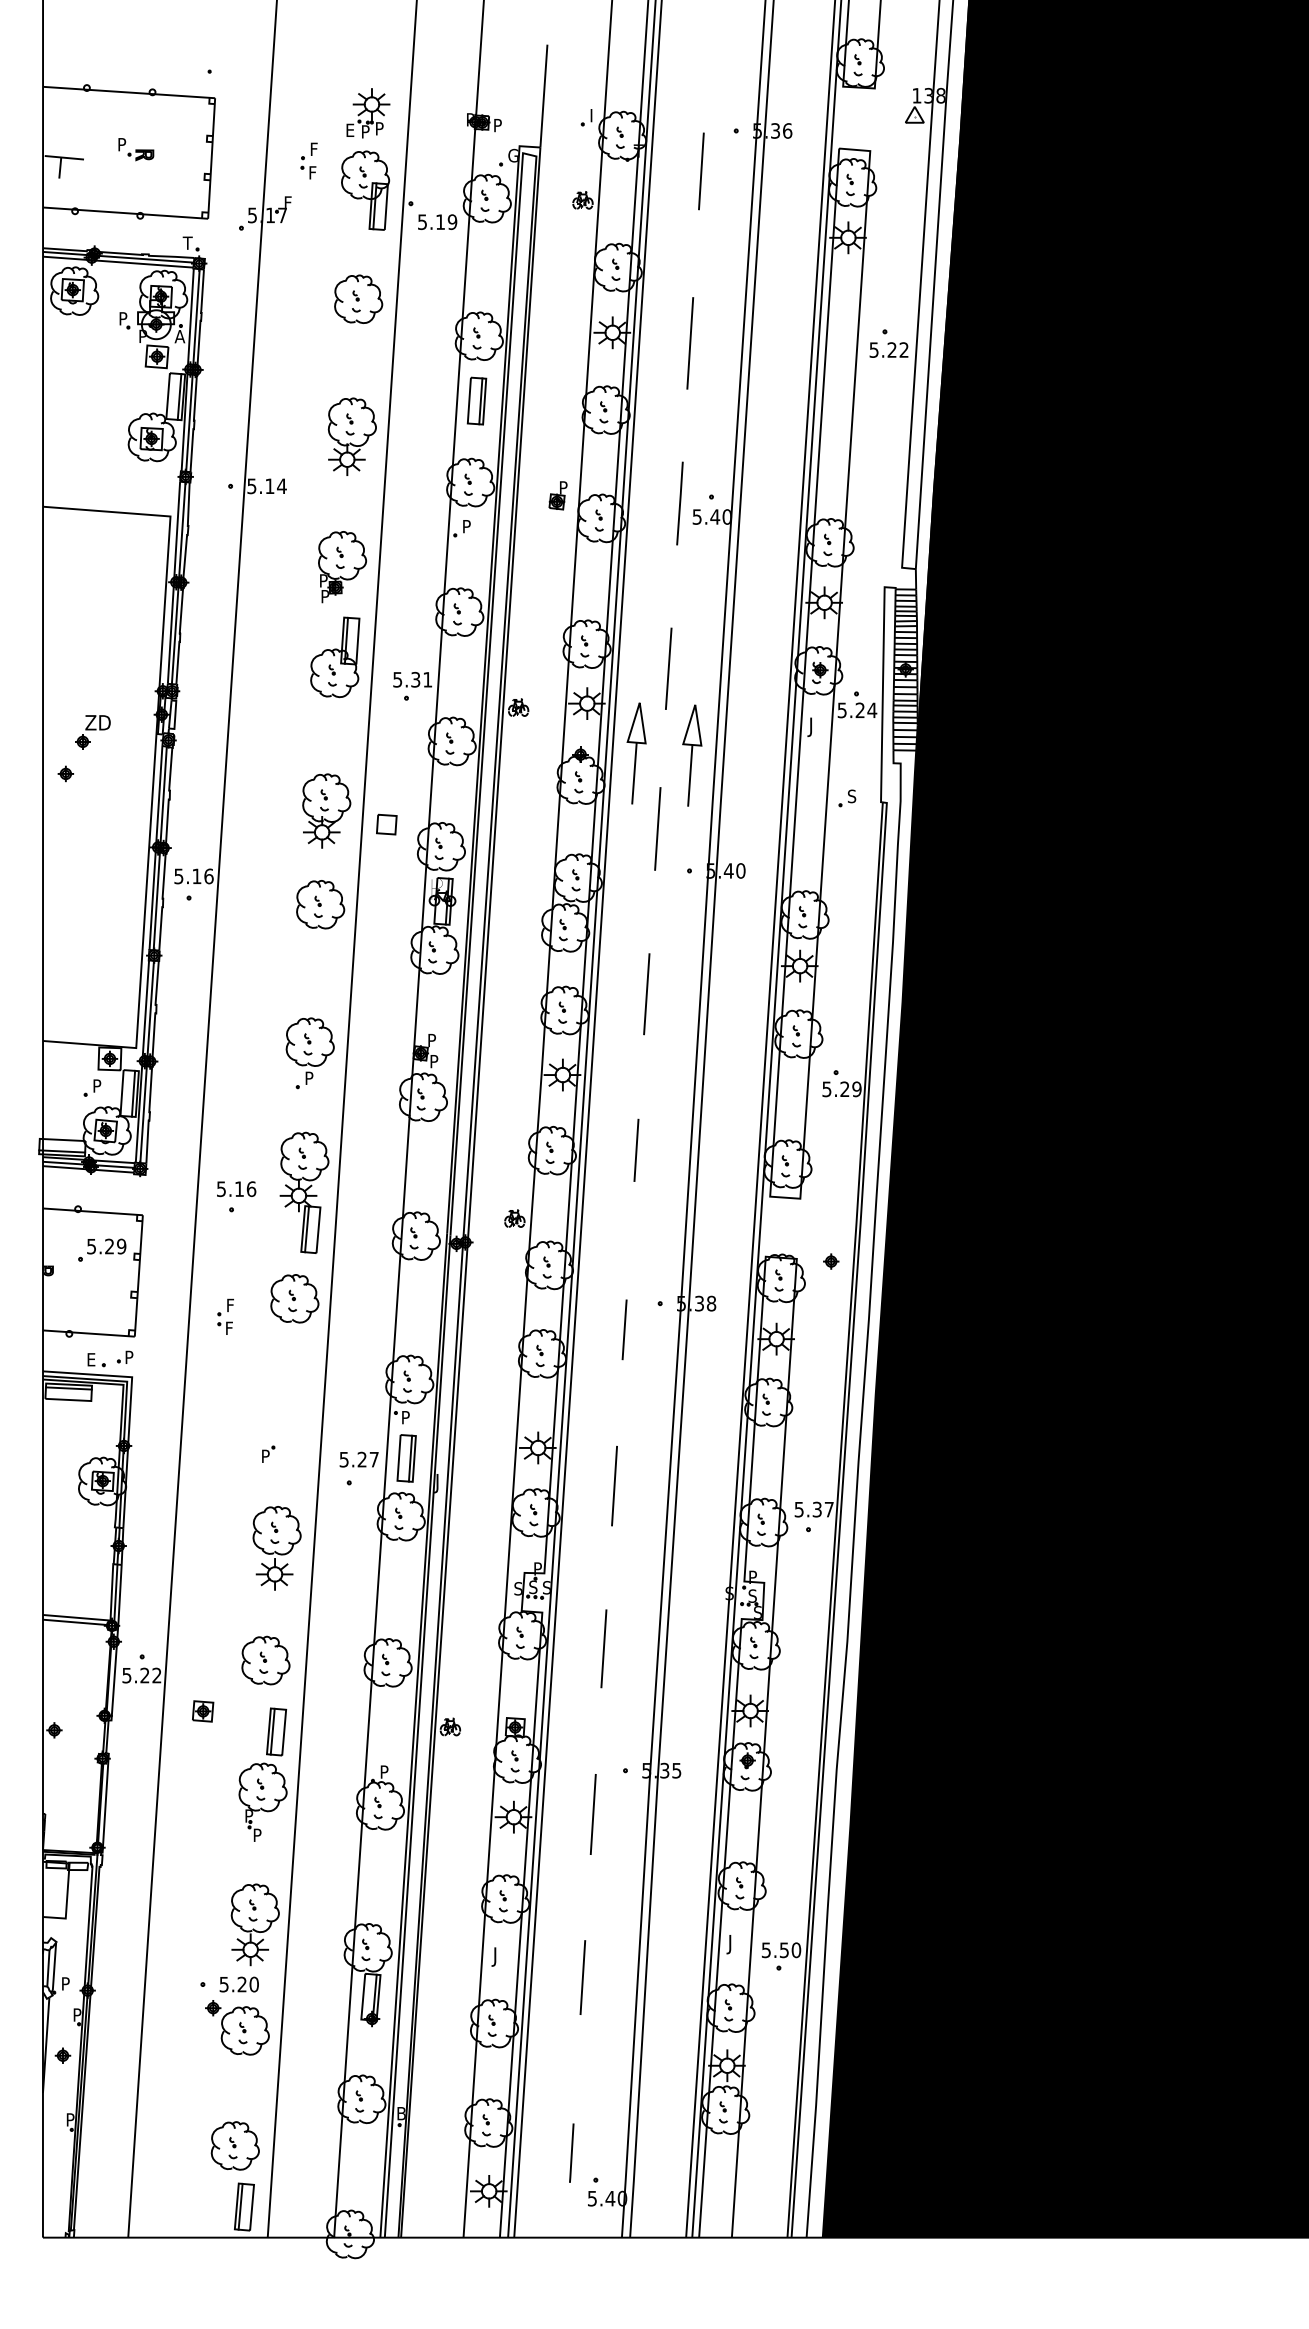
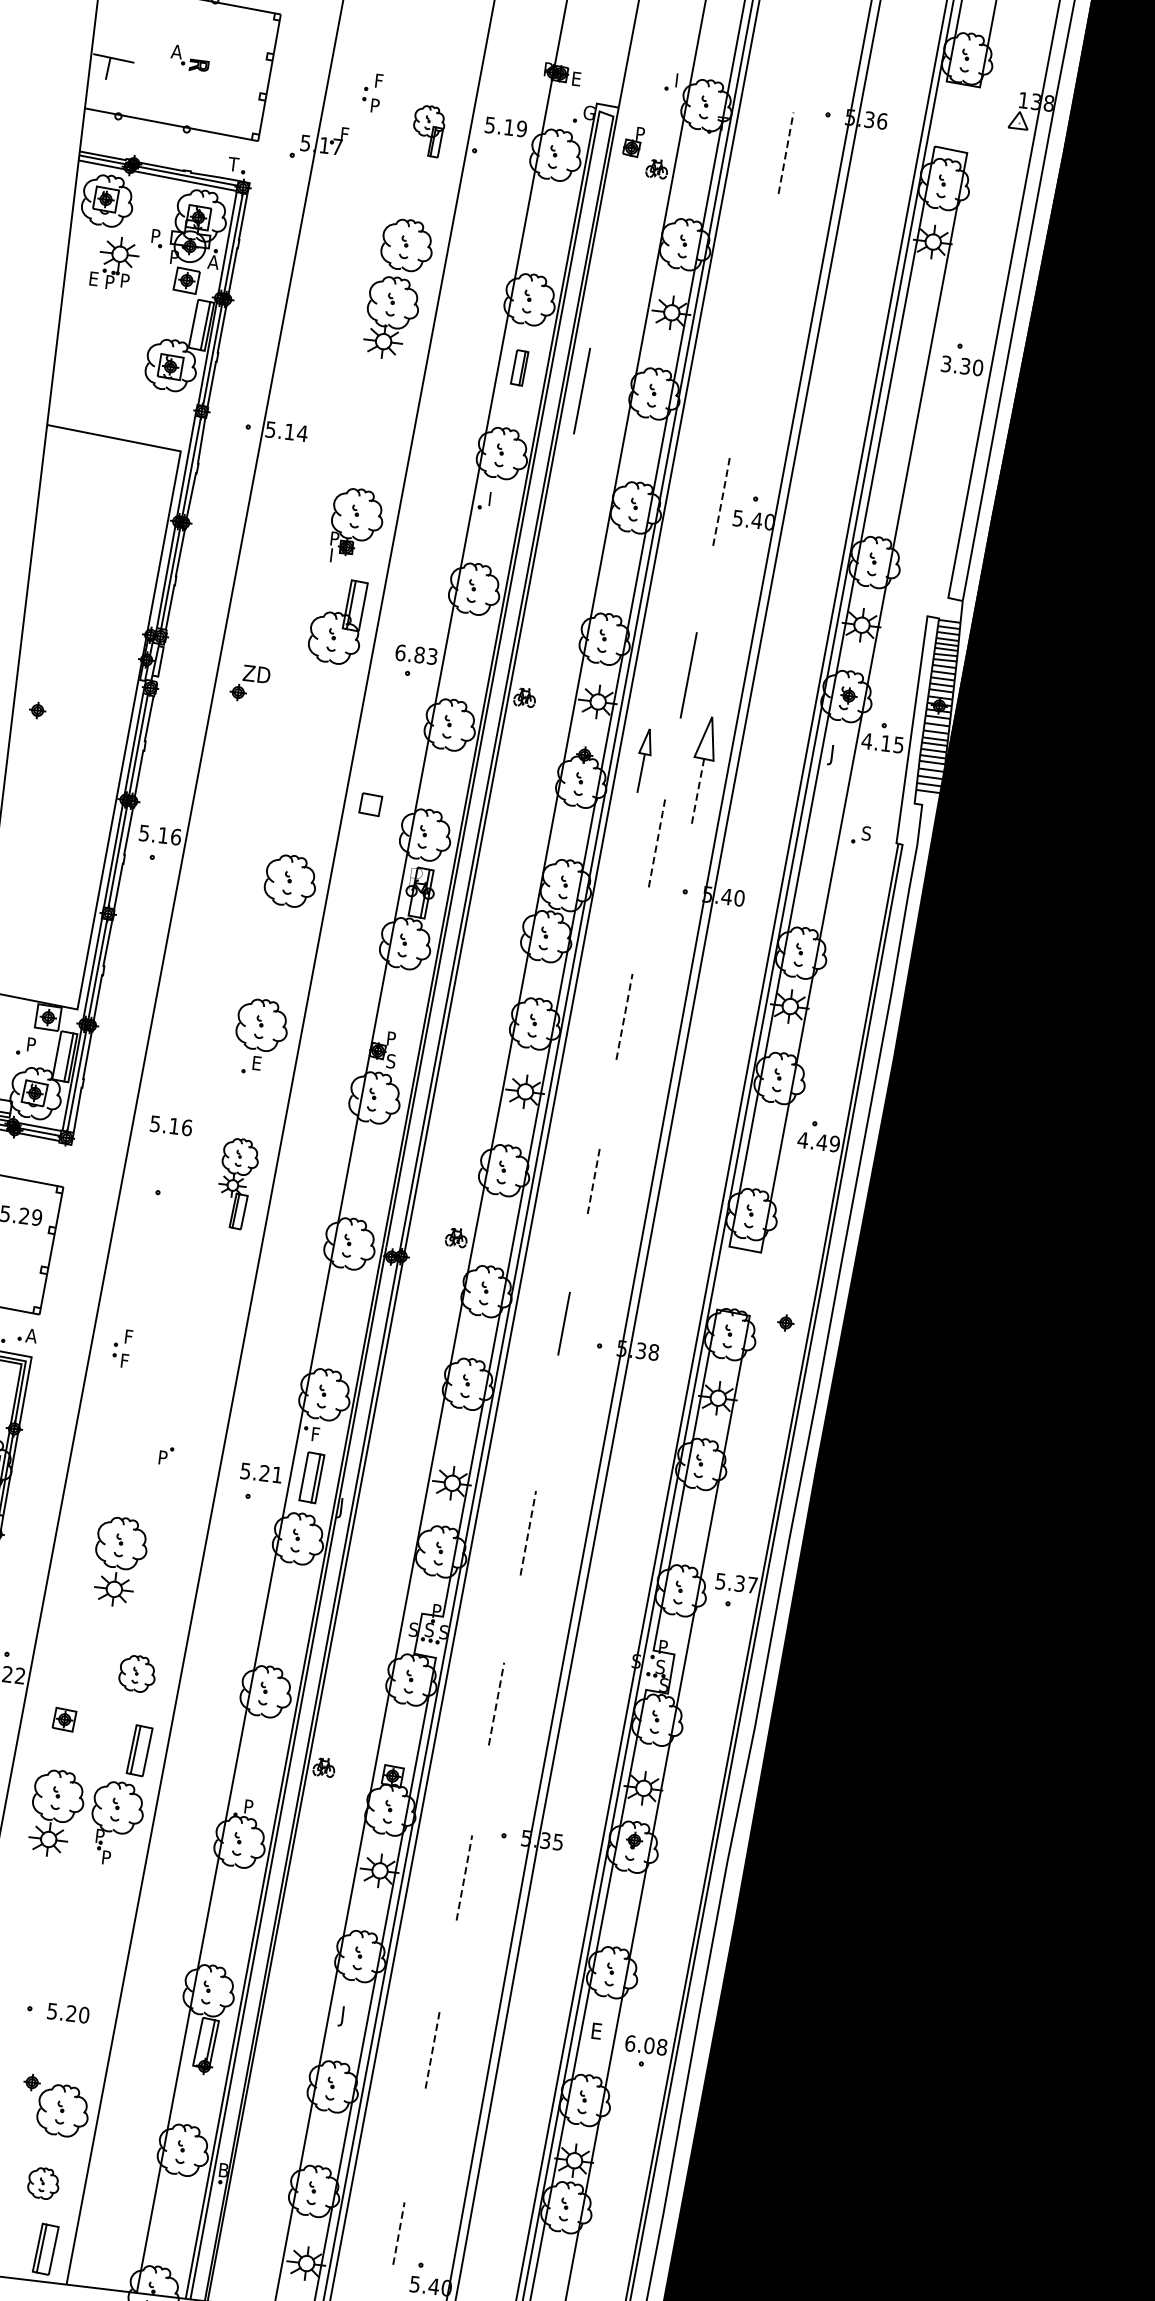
part: (368, 113) -> (115, 263), moved
text: (498, 125) -> (577, 79), P -> E
text: (122, 144) -> (176, 51), P -> A
text: (314, 170) -> (376, 103), F -> P
line: (701, 171) -> (786, 153), solid -> dashed
part: (365, 190) -> (428, 131), size x0.6
text: (437, 221) -> (506, 126), moved
line: (690, 343) -> (752, 333), removed
text: (889, 349) -> (962, 365), 5.22 -> 3.30
part: (476, 400) -> (519, 367), size x0.7
line: (537, 415) -> (581, 390), added
part: (351, 436) -> (390, 317), moved
part: (557, 495) -> (633, 141), moved
line: (680, 503) -> (722, 501), solid -> dashed
text: (467, 523) -> (494, 496), P -> I
text: (326, 593) -> (336, 552), P -> I
text: (412, 679) -> (416, 654), 5.31 -> 6.83
text: (857, 710) -> (883, 743), 5.24 -> 4.15
part: (92, 732) -> (249, 683), moved
part: (636, 753) -> (643, 760), size x0.6
line: (690, 776) -> (698, 792), solid -> dashed
part: (326, 810) -> (308, 782), removed
line: (657, 828) -> (656, 842), solid -> dashed
line: (646, 993) -> (624, 1016), solid -> dashed
text: (434, 1061) -> (391, 1061), P -> S
text: (310, 1077) -> (258, 1062), P -> E
text: (835, 1089) -> (812, 1141), 5.29 -> 4.49
line: (636, 1150) -> (593, 1180), solid -> dashed
text: (236, 1189) -> (171, 1126), moved
part: (304, 1192) -> (237, 1183), size x0.7
part: (294, 1298) -> (213, 1294), removed
part: (225, 1316) -> (122, 1347), moved
line: (624, 1329) -> (564, 1323), moved
text: (129, 1356) -> (31, 1334), P -> A
text: (406, 1414) -> (317, 1431), P -> F
text: (373, 1459) -> (276, 1474), 5.27 -> 5.21
line: (614, 1485) -> (528, 1532), solid -> dashed
part: (276, 1548) -> (119, 1562), moved
line: (603, 1648) -> (496, 1703), solid -> dashed
part: (265, 1660) -> (136, 1673), size x0.7
line: (593, 1814) -> (464, 1878), solid -> dashed
part: (254, 1924) -> (55, 1813), moved
text: (732, 1944) -> (595, 2033), J -> E
text: (781, 1950) -> (646, 2045), 5.50 -> 6.08
line: (582, 1977) -> (432, 2049), solid -> dashed
part: (237, 2027) -> (55, 2106), moved
part: (234, 2145) -> (43, 2182), size x0.6
line: (571, 2153) -> (398, 2233), solid -> dashed

